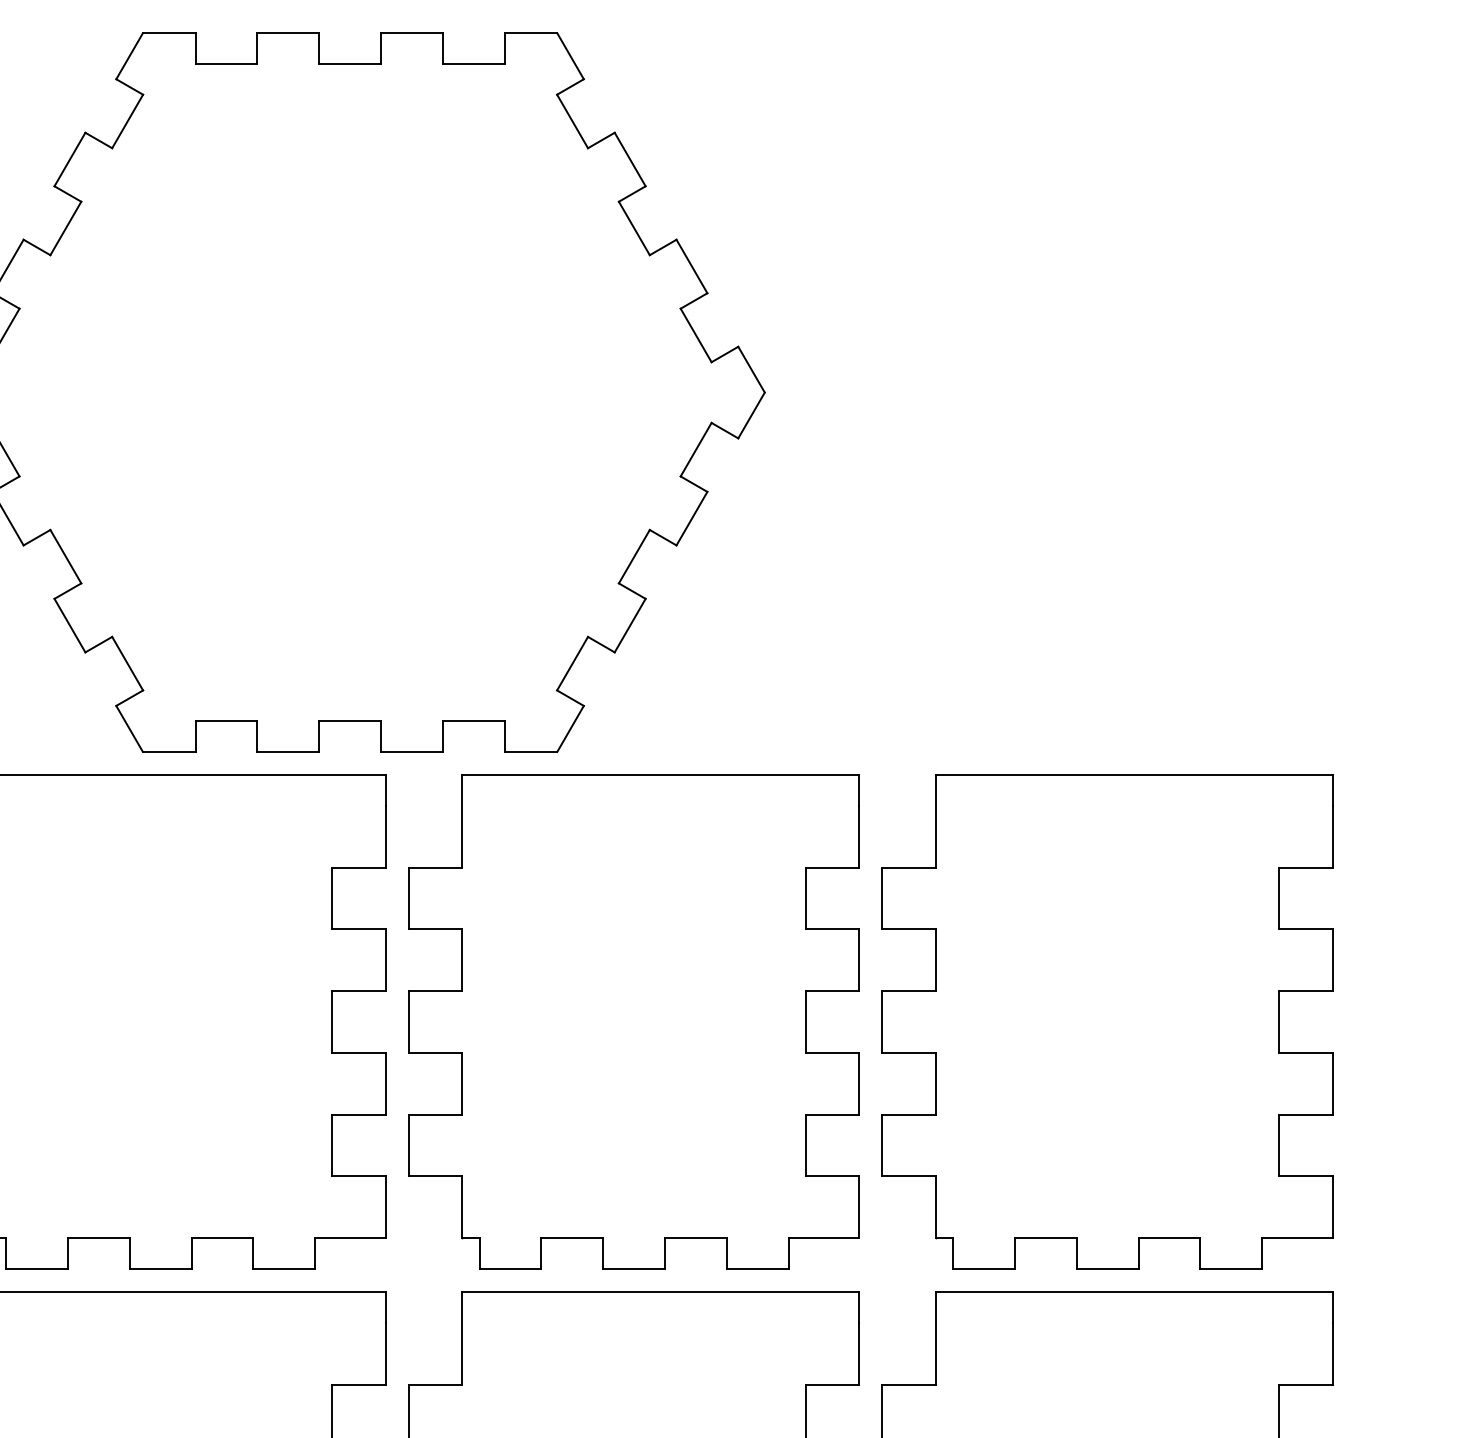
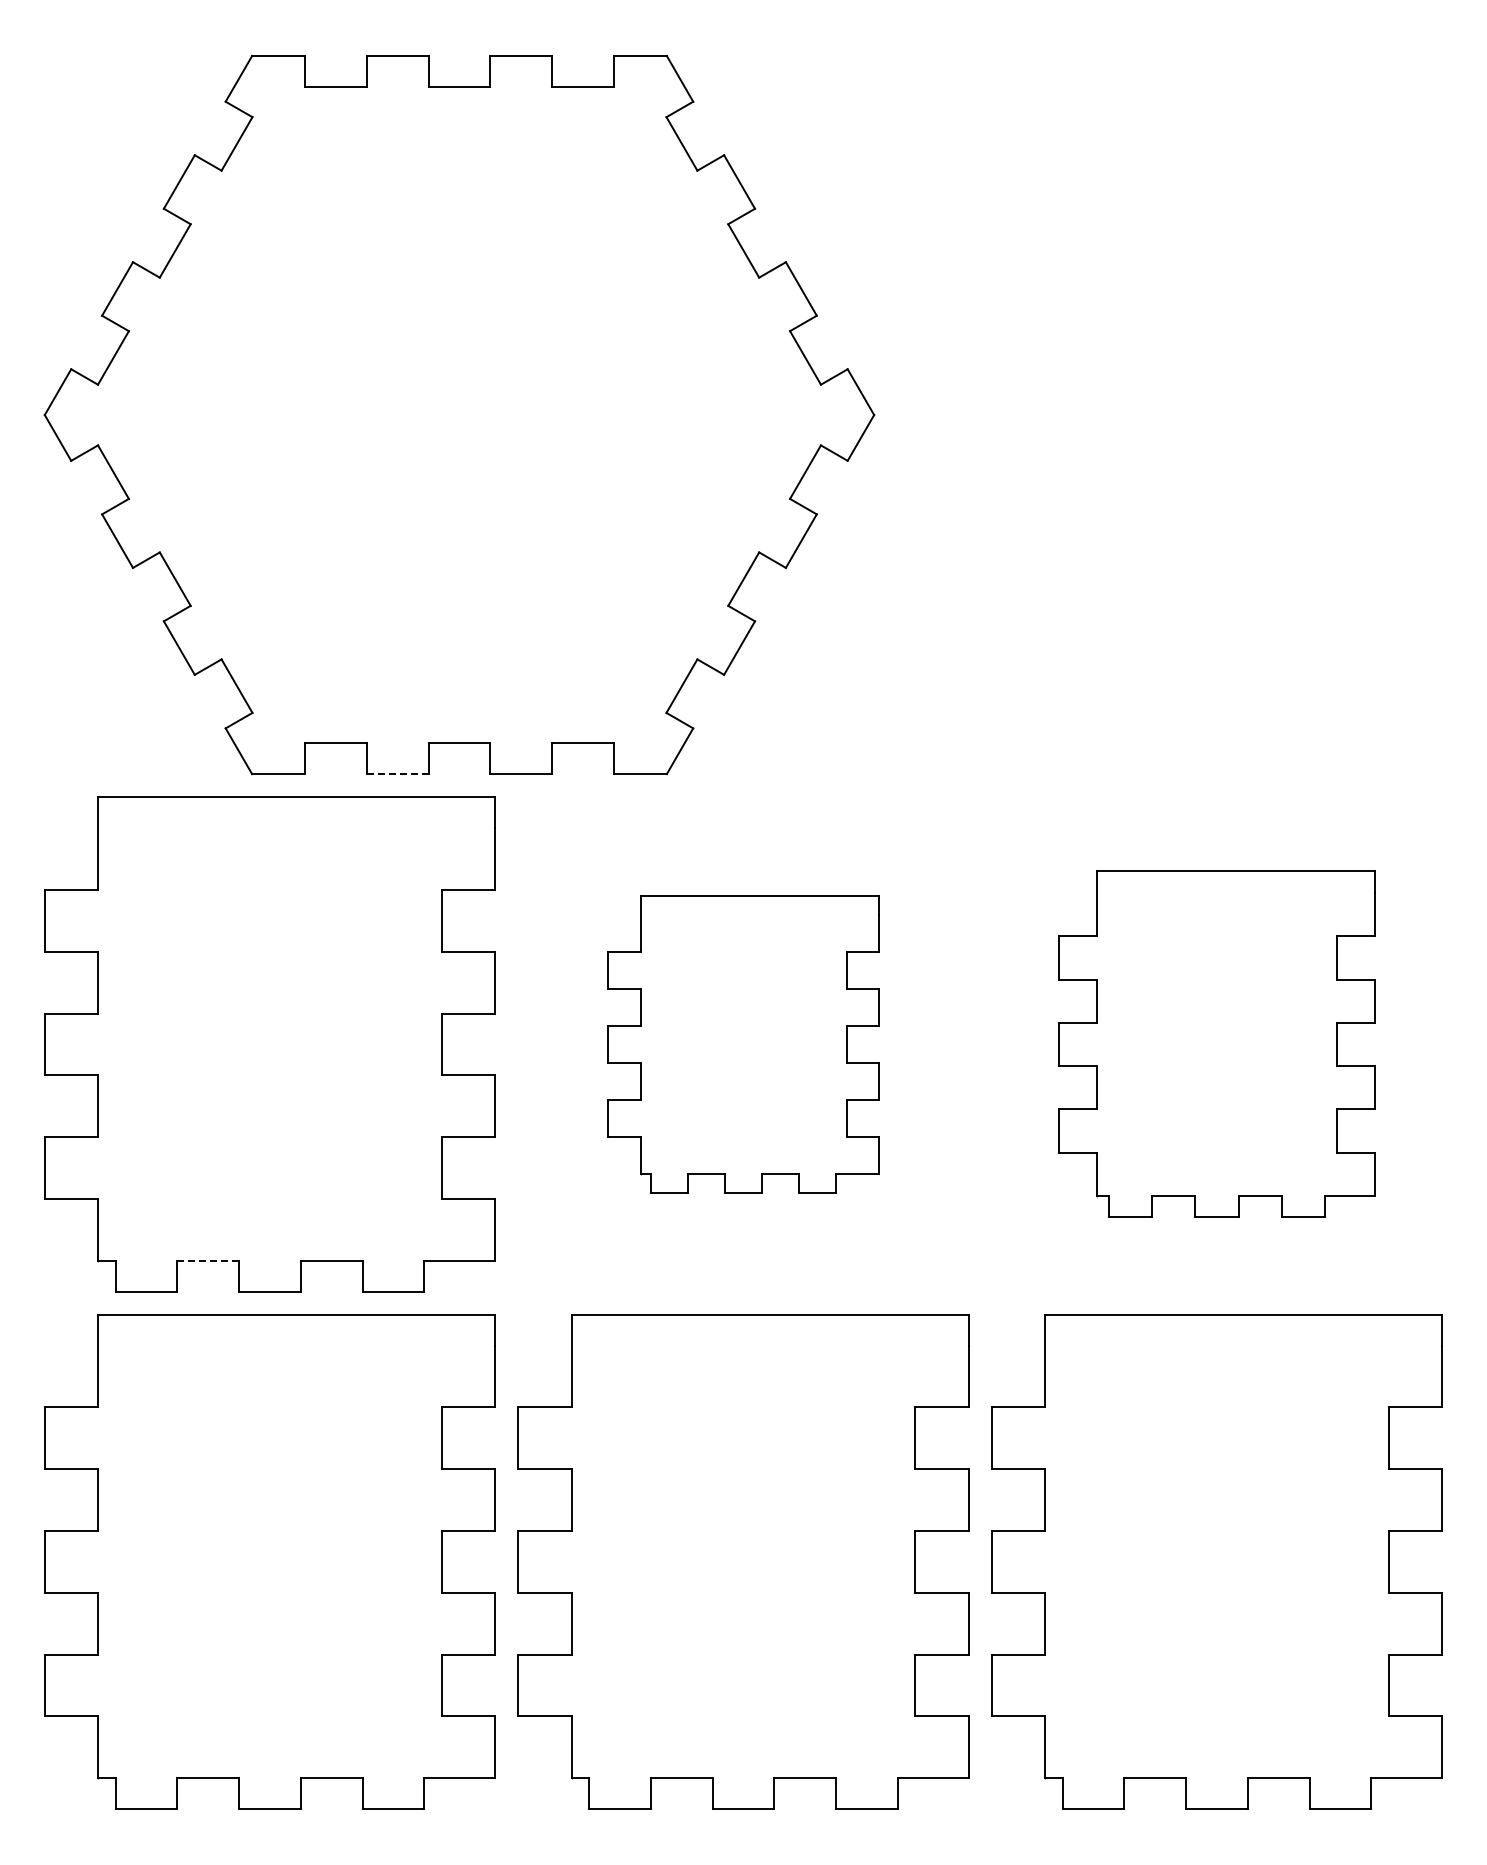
line: (288, 752) -> (397, 774), solid -> dashed
part: (634, 1022) -> (743, 1044), size x0.6
part: (1107, 1022) -> (1216, 1044), size x0.7
line: (99, 1238) -> (208, 1260), solid -> dashed

